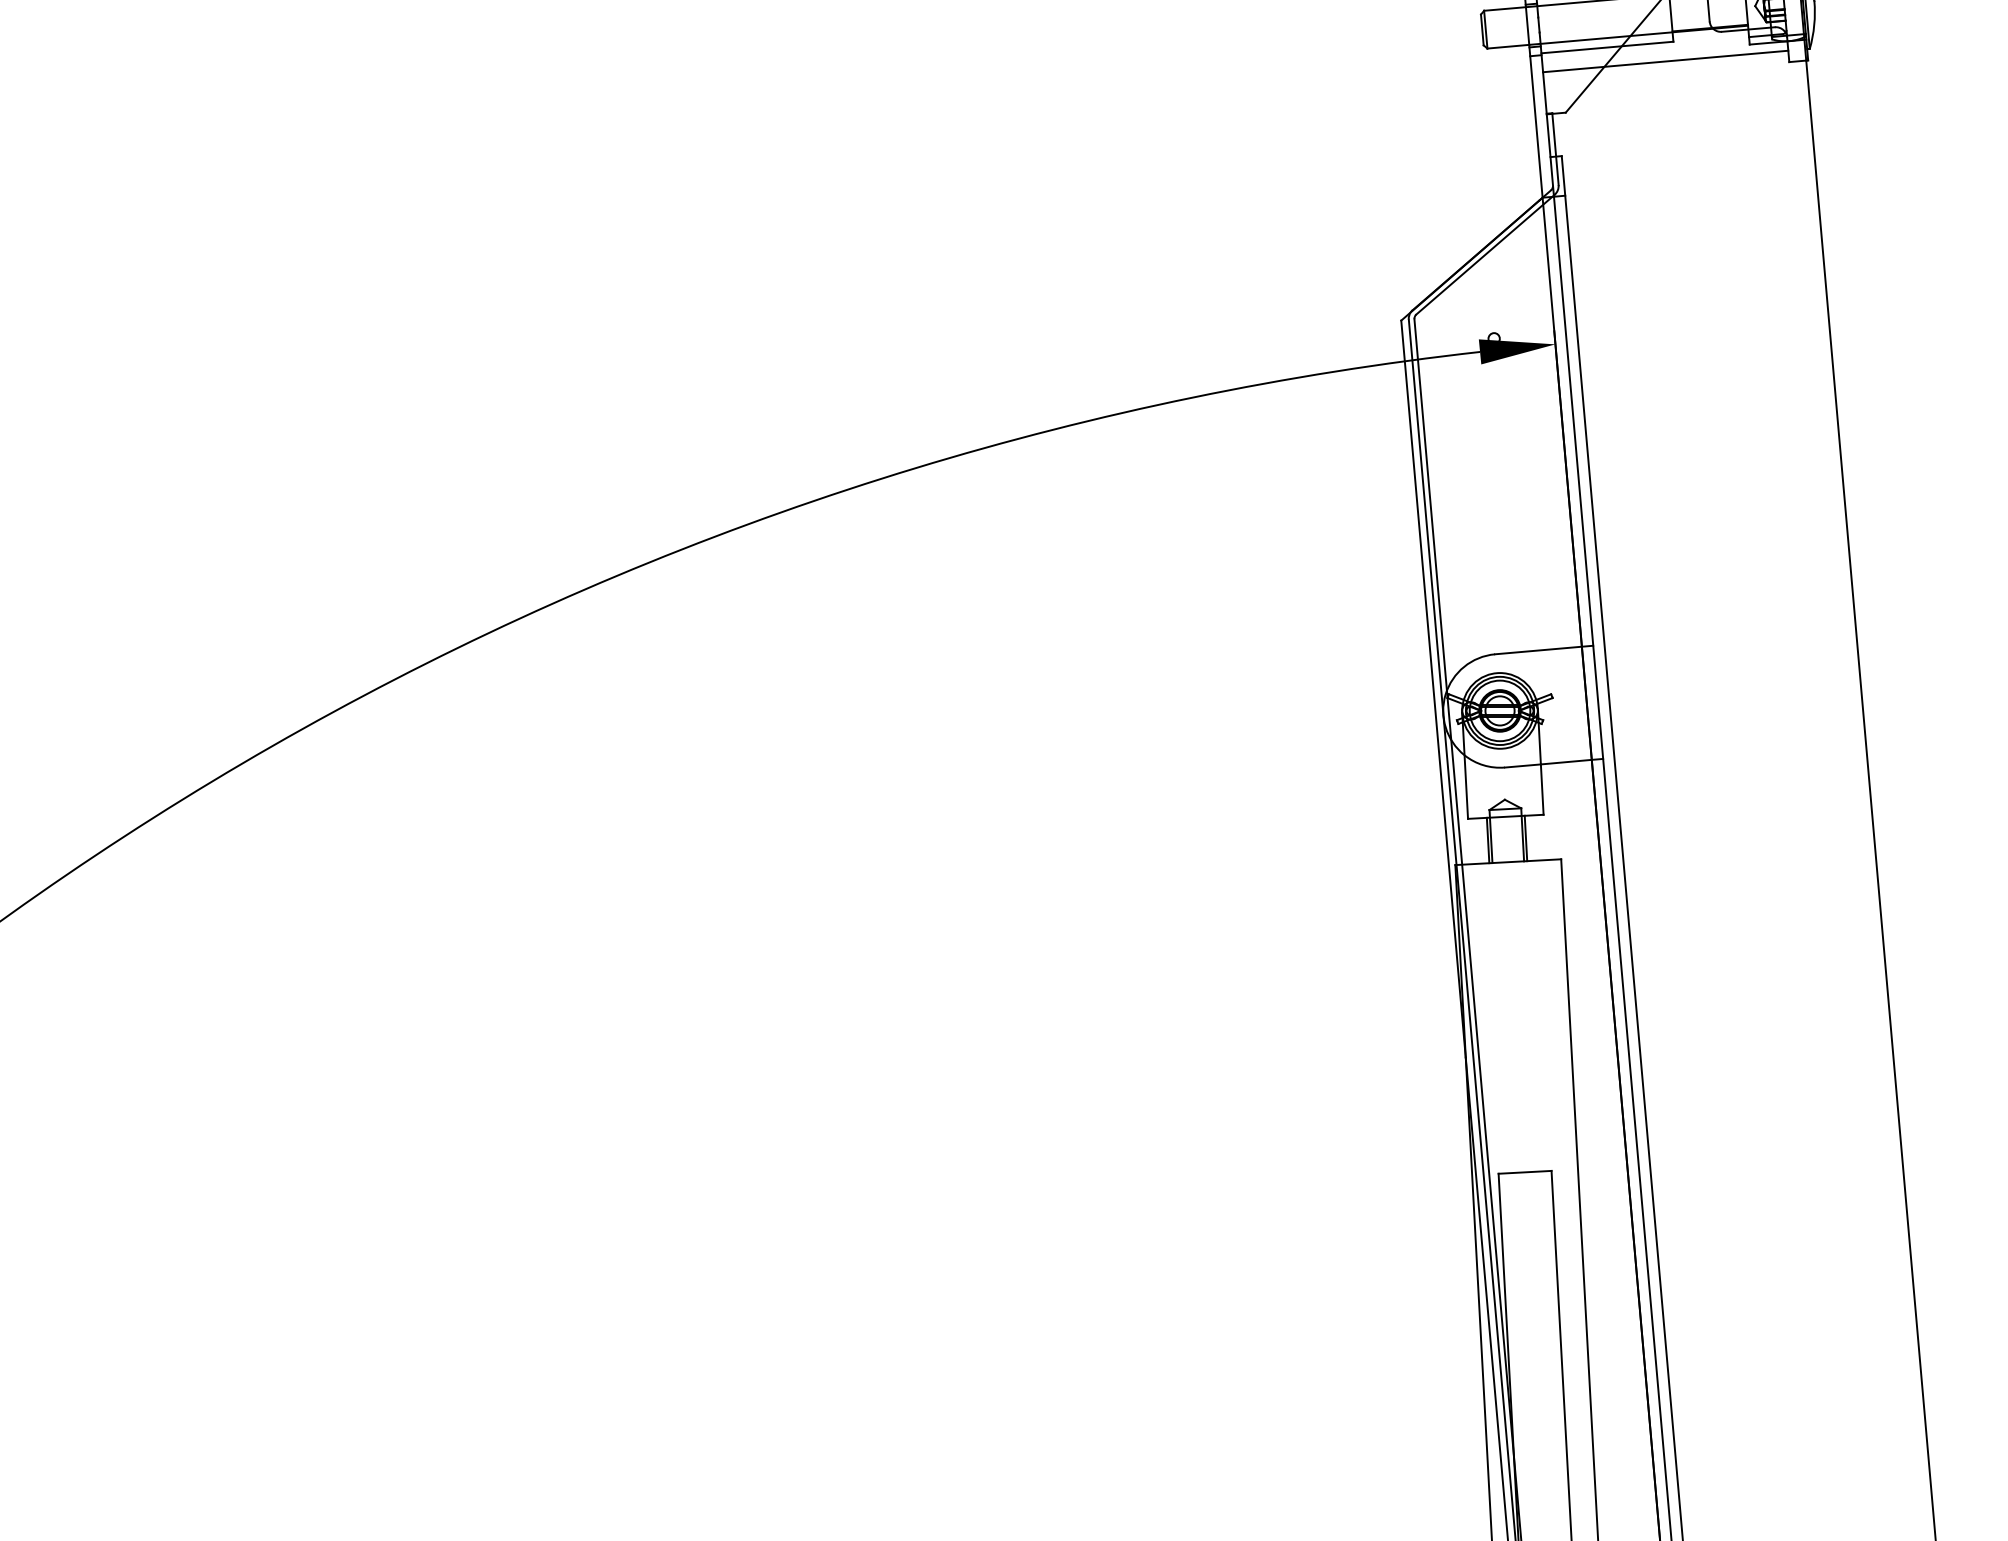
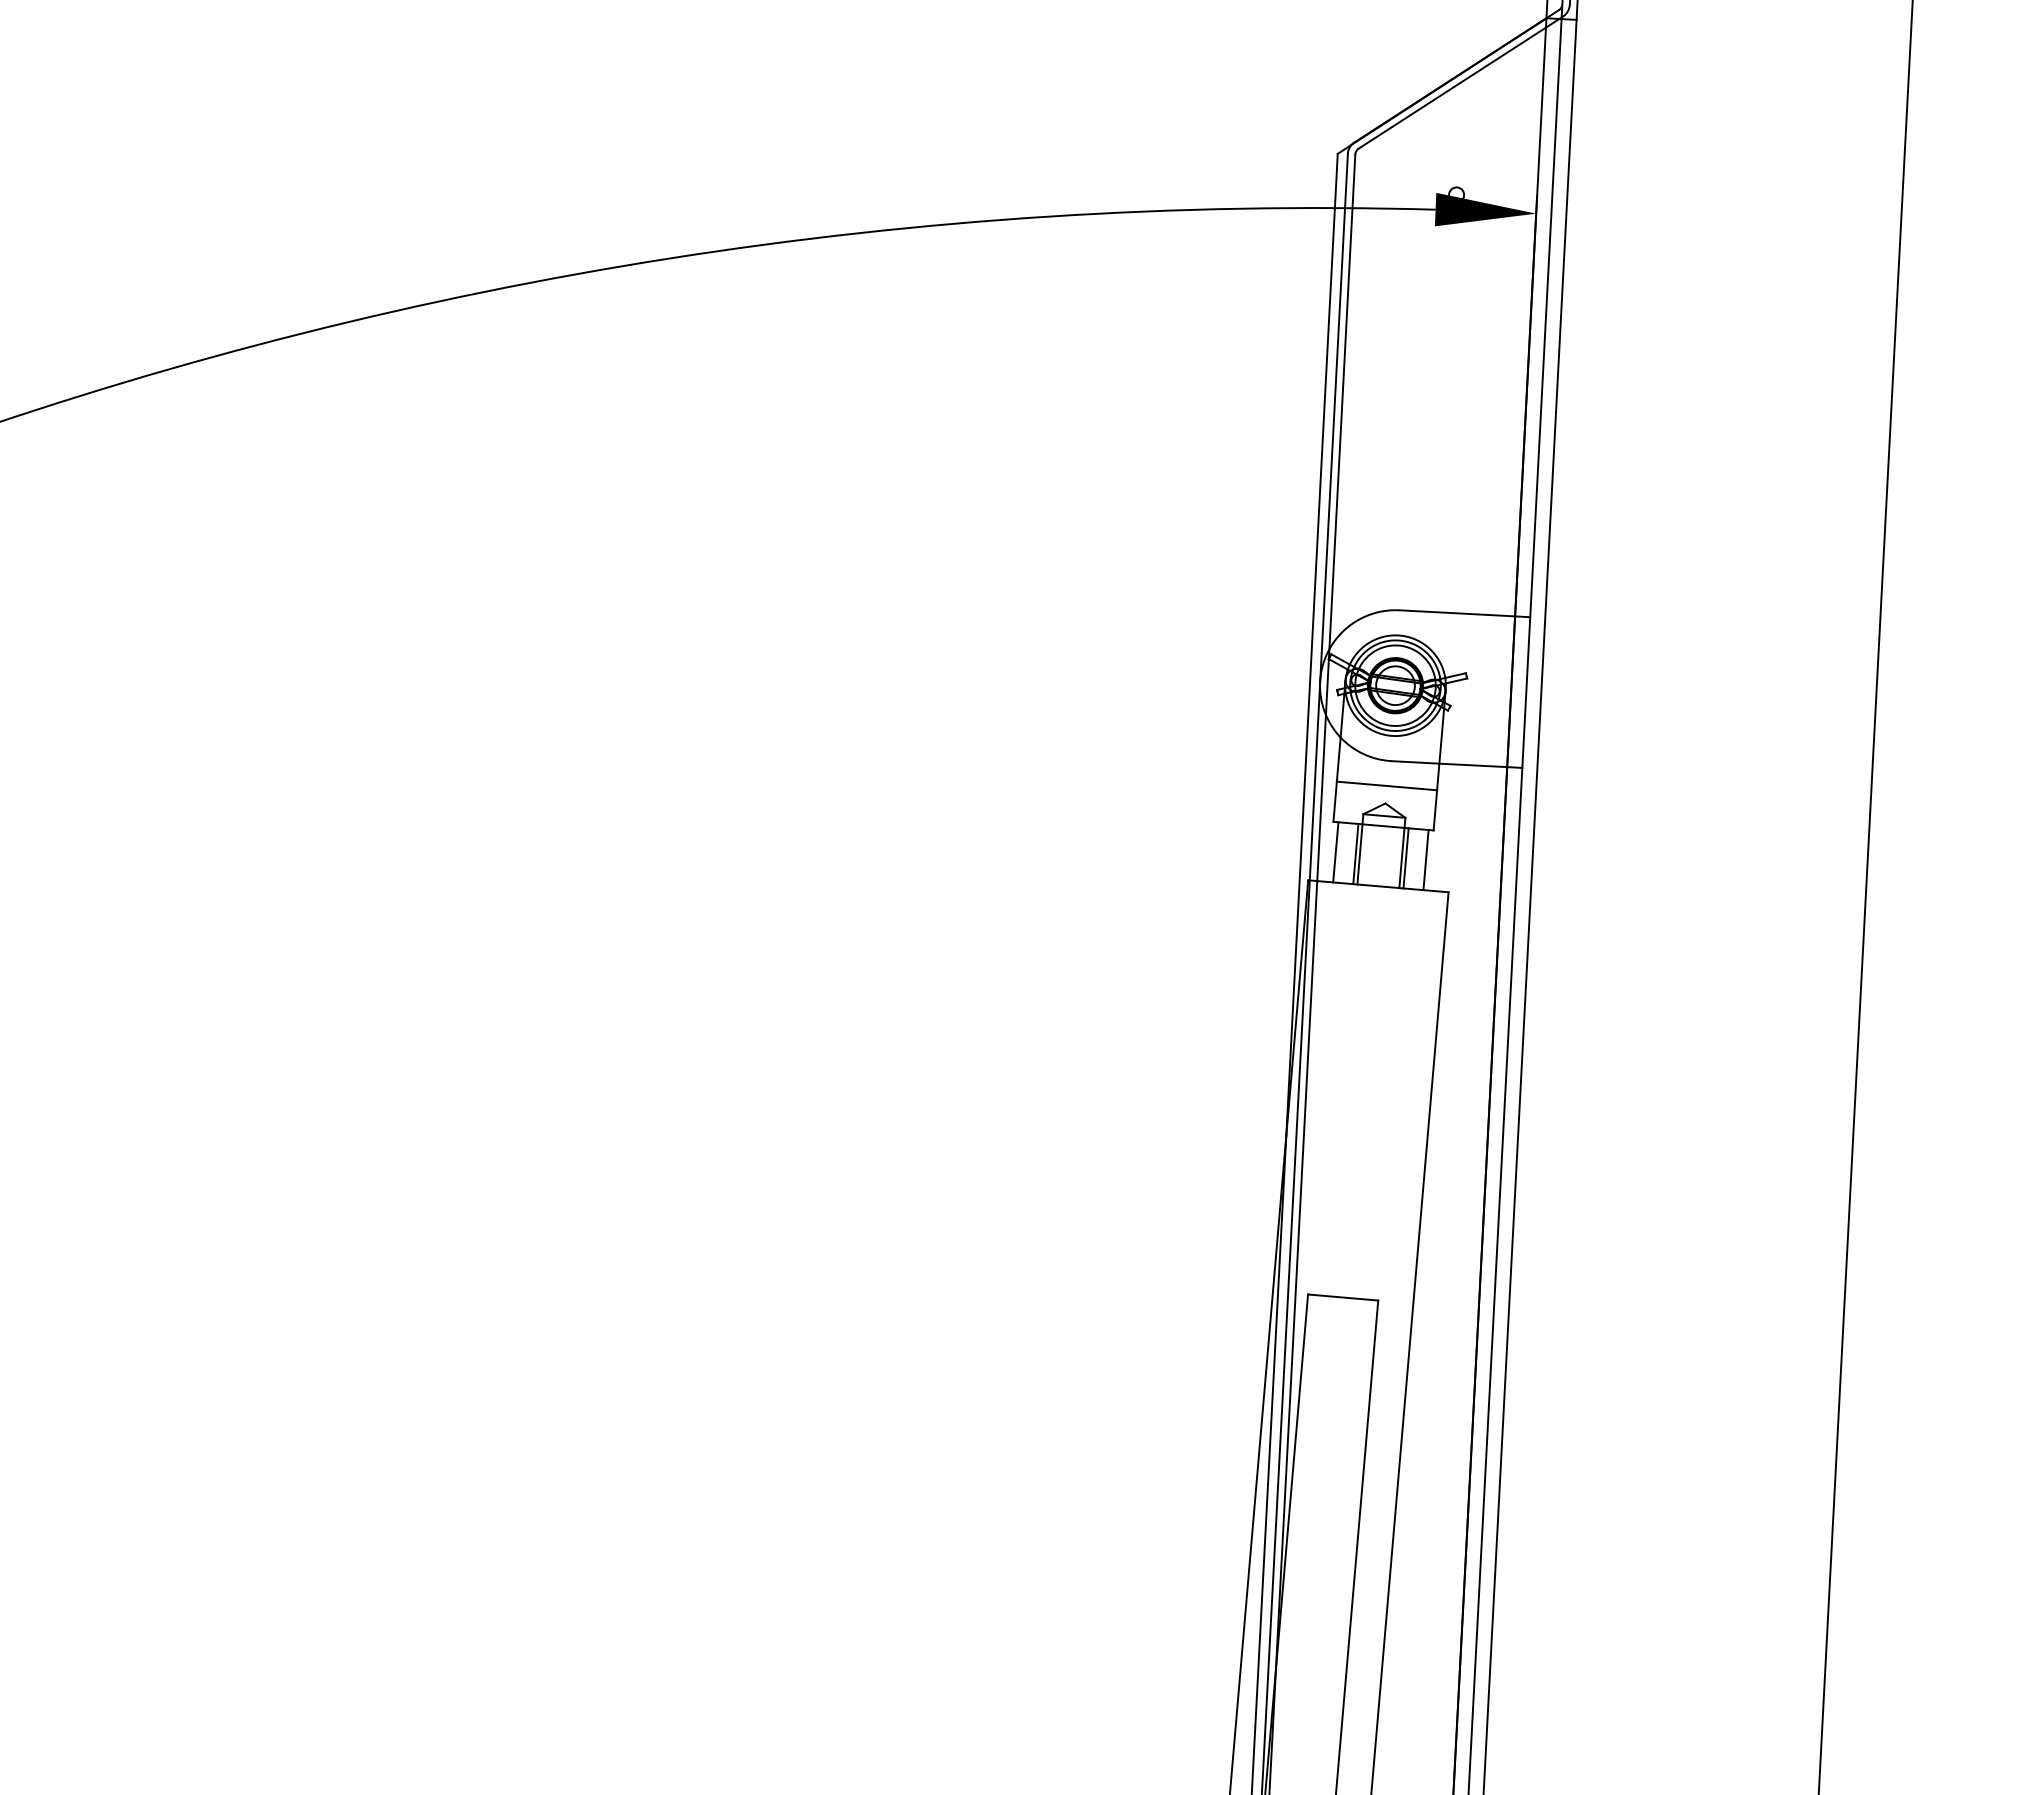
line: (1503, 786) -> (1386, 785), added
line: (1540, 837) -> (1425, 859), added
line: (1472, 841) -> (1335, 852), added

